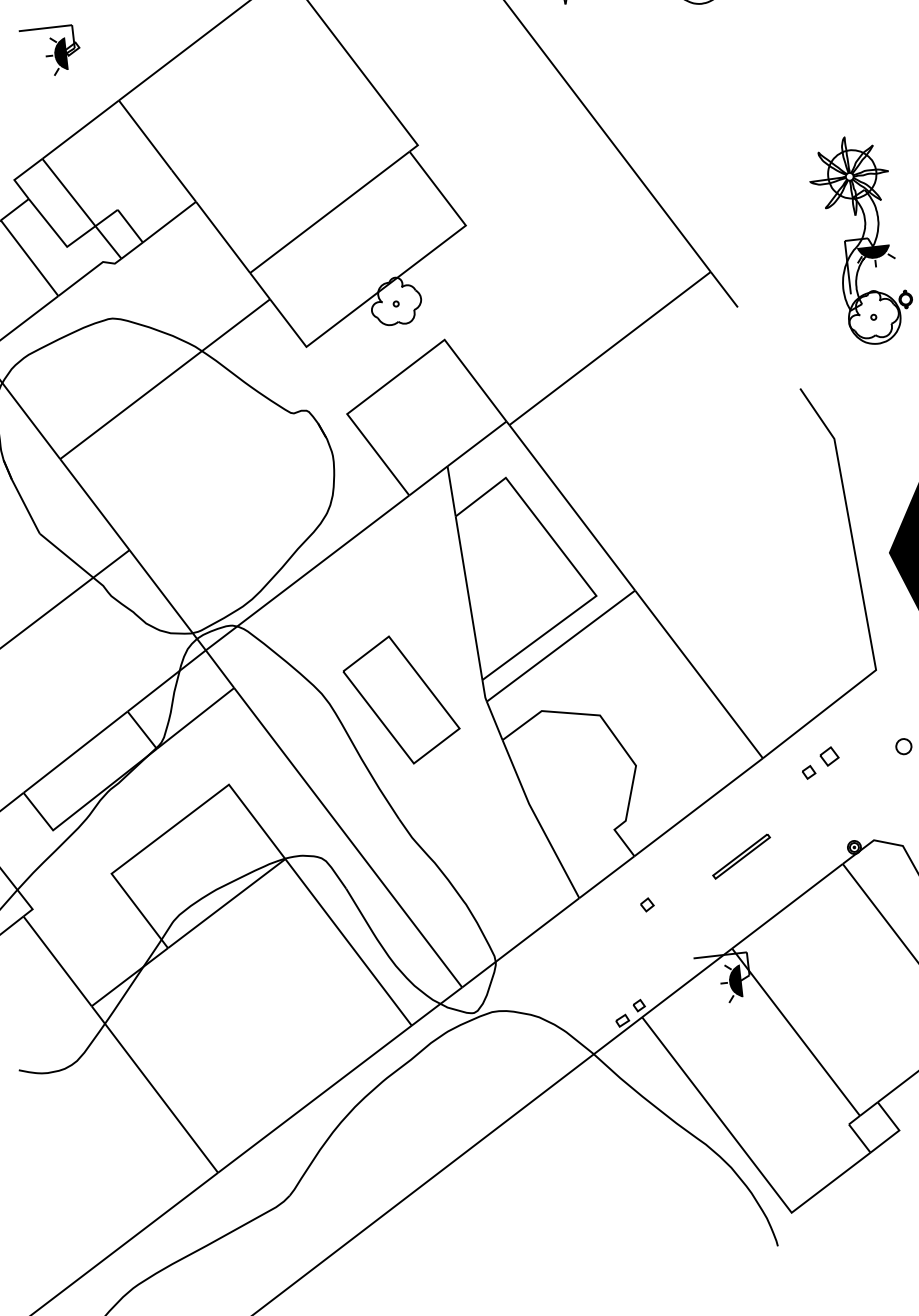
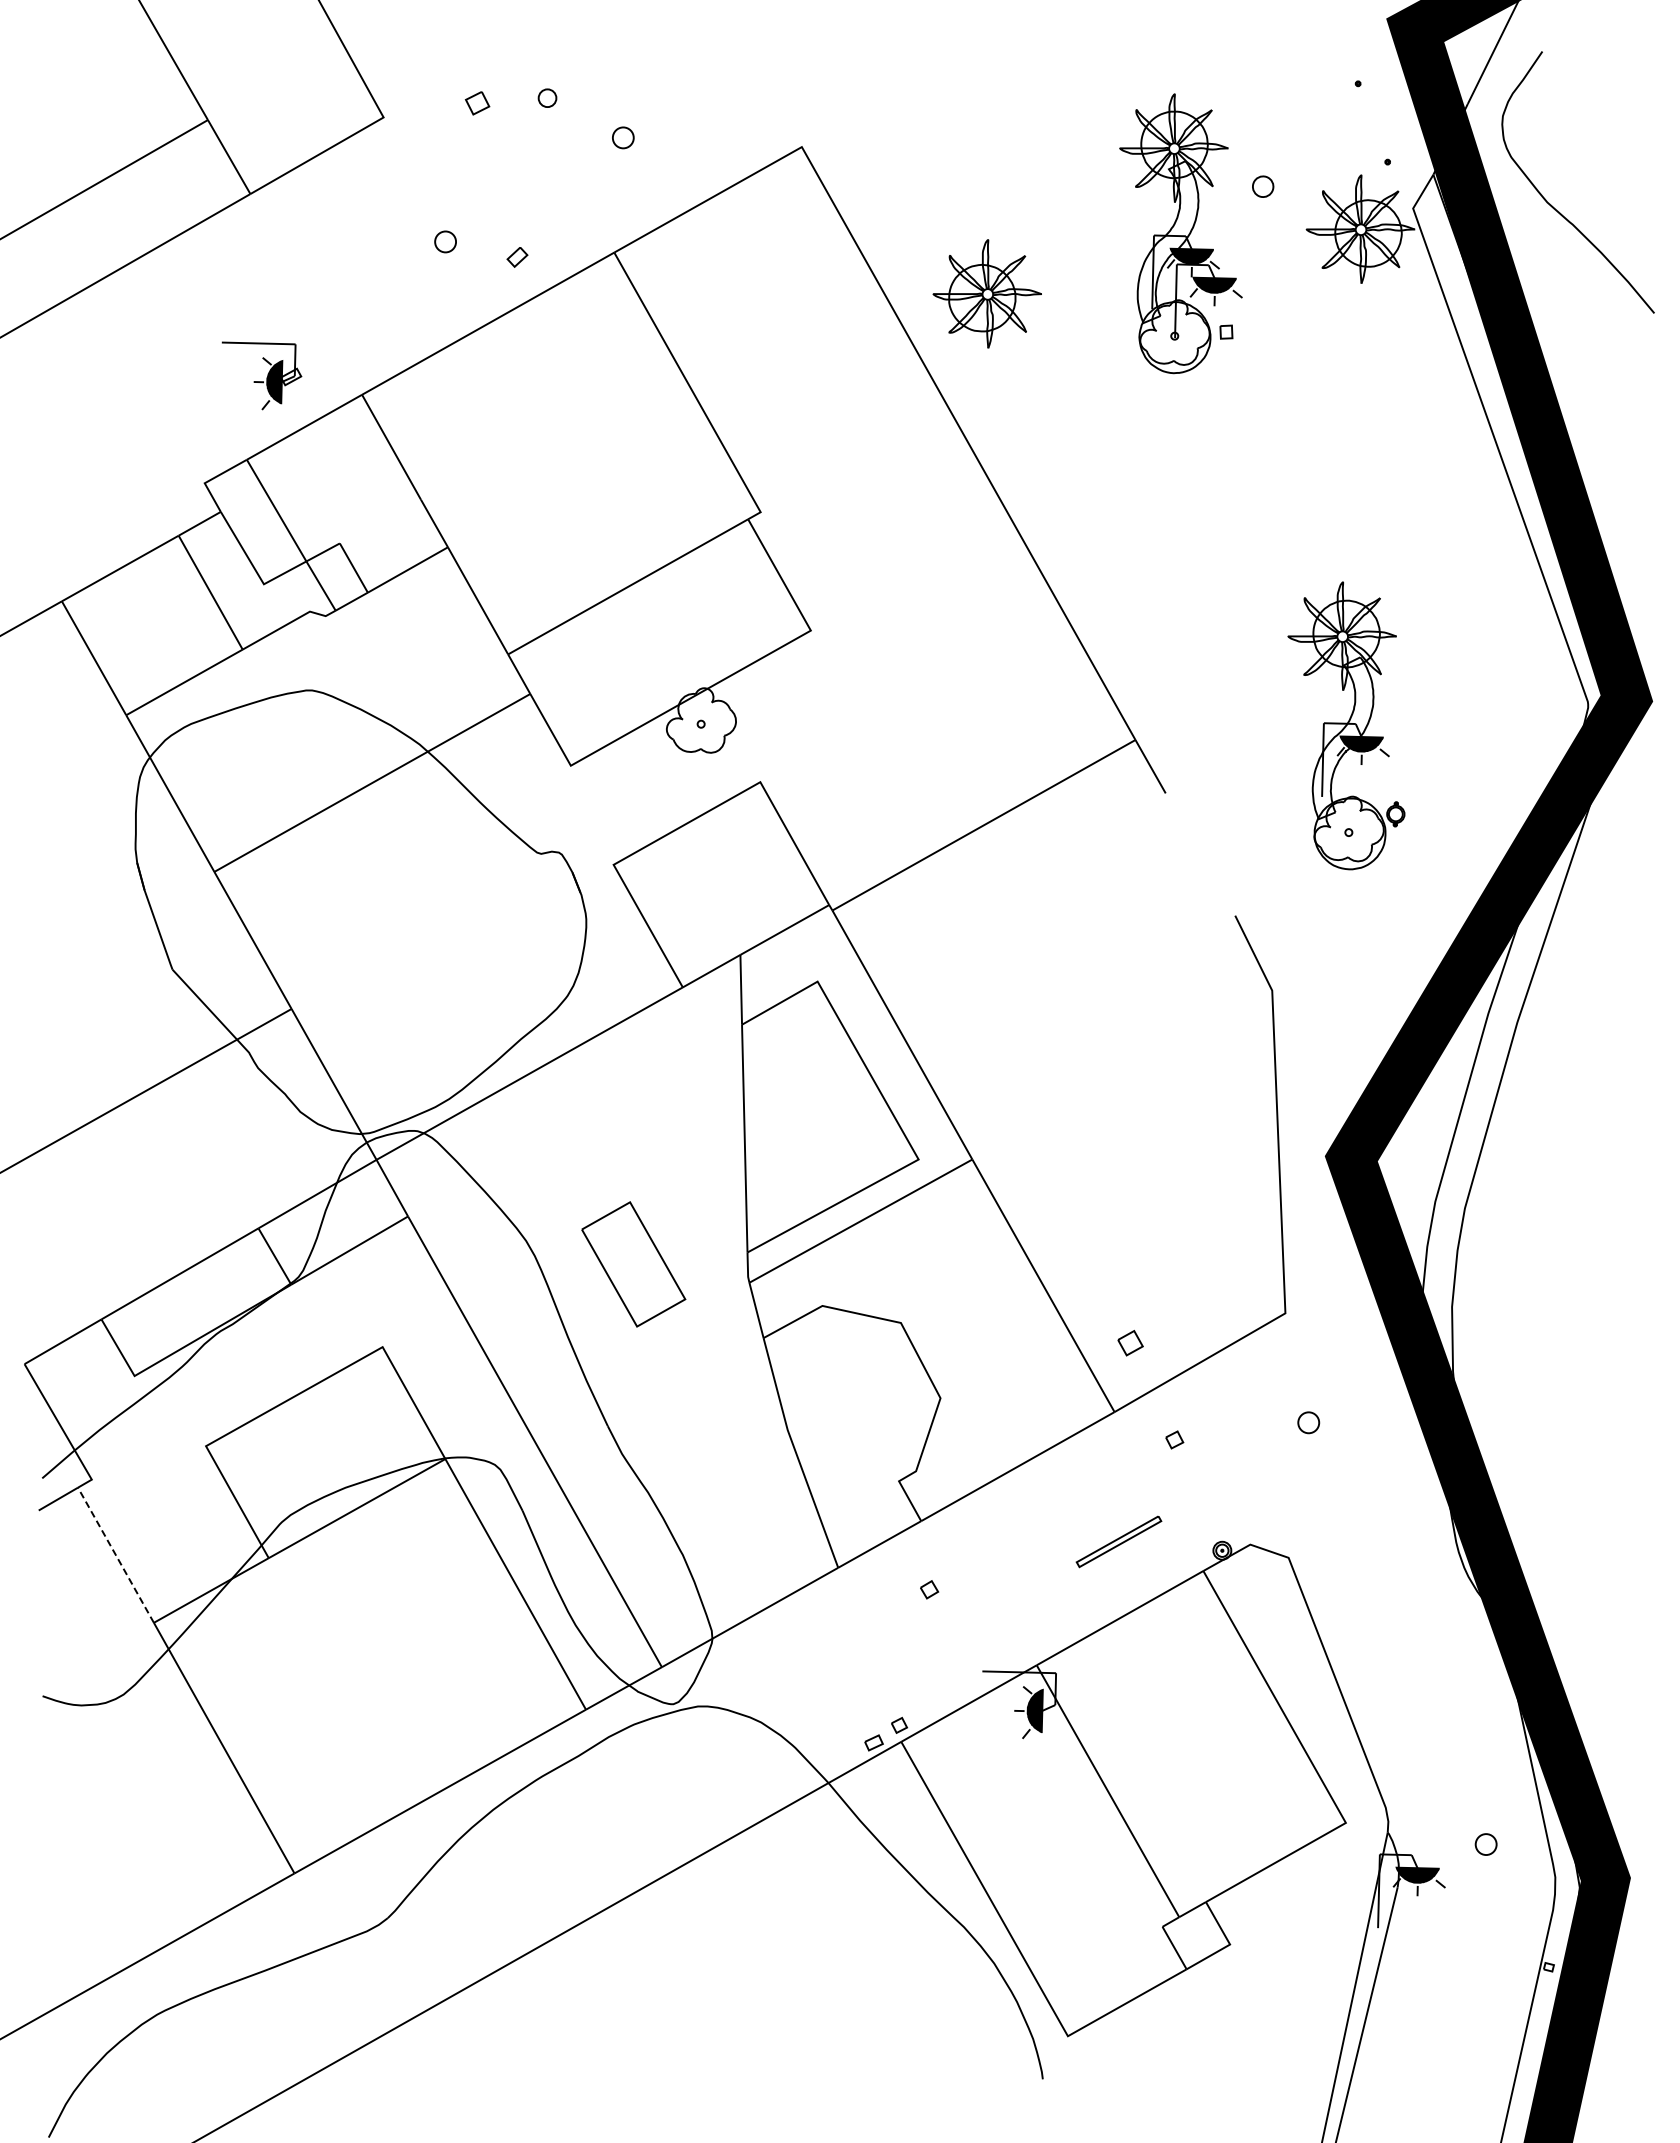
part: (50, 51) -> (261, 375), moved
part: (401, 700) -> (633, 1264), size x0.7
part: (829, 756) -> (1130, 1343), moved
part: (741, 856) -> (1118, 1541), moved
line: (57, 960) -> (115, 1554), solid -> dashed

